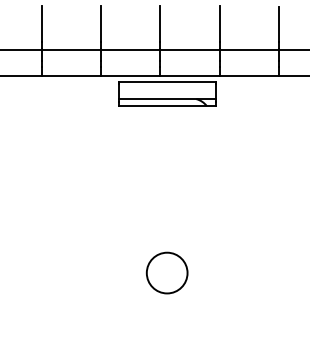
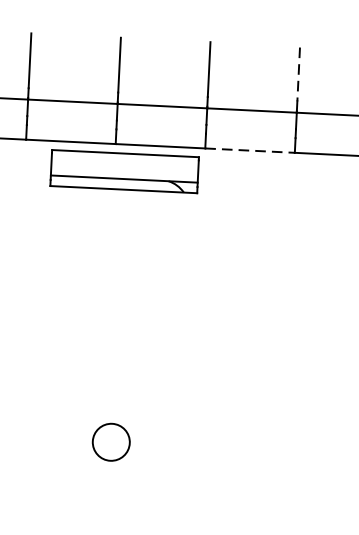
line: (278, 24) -> (298, 74), solid -> dashed
line: (249, 76) -> (250, 150), solid -> dashed
circle: (166, 272) -> (110, 441), size x0.6

